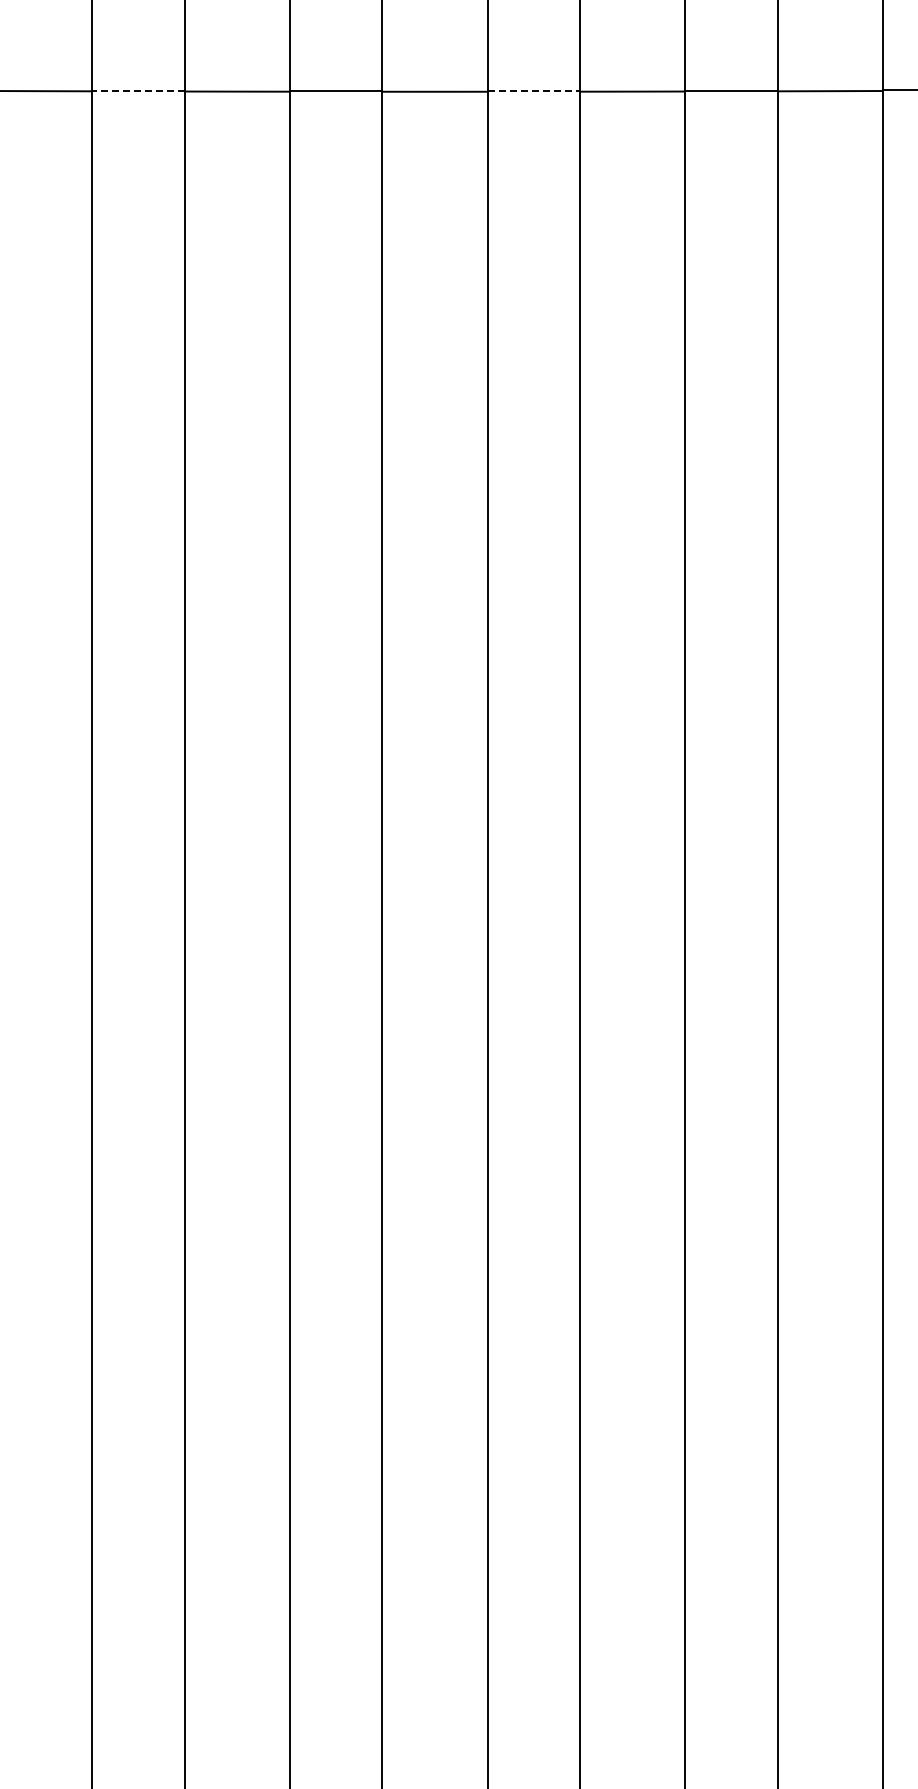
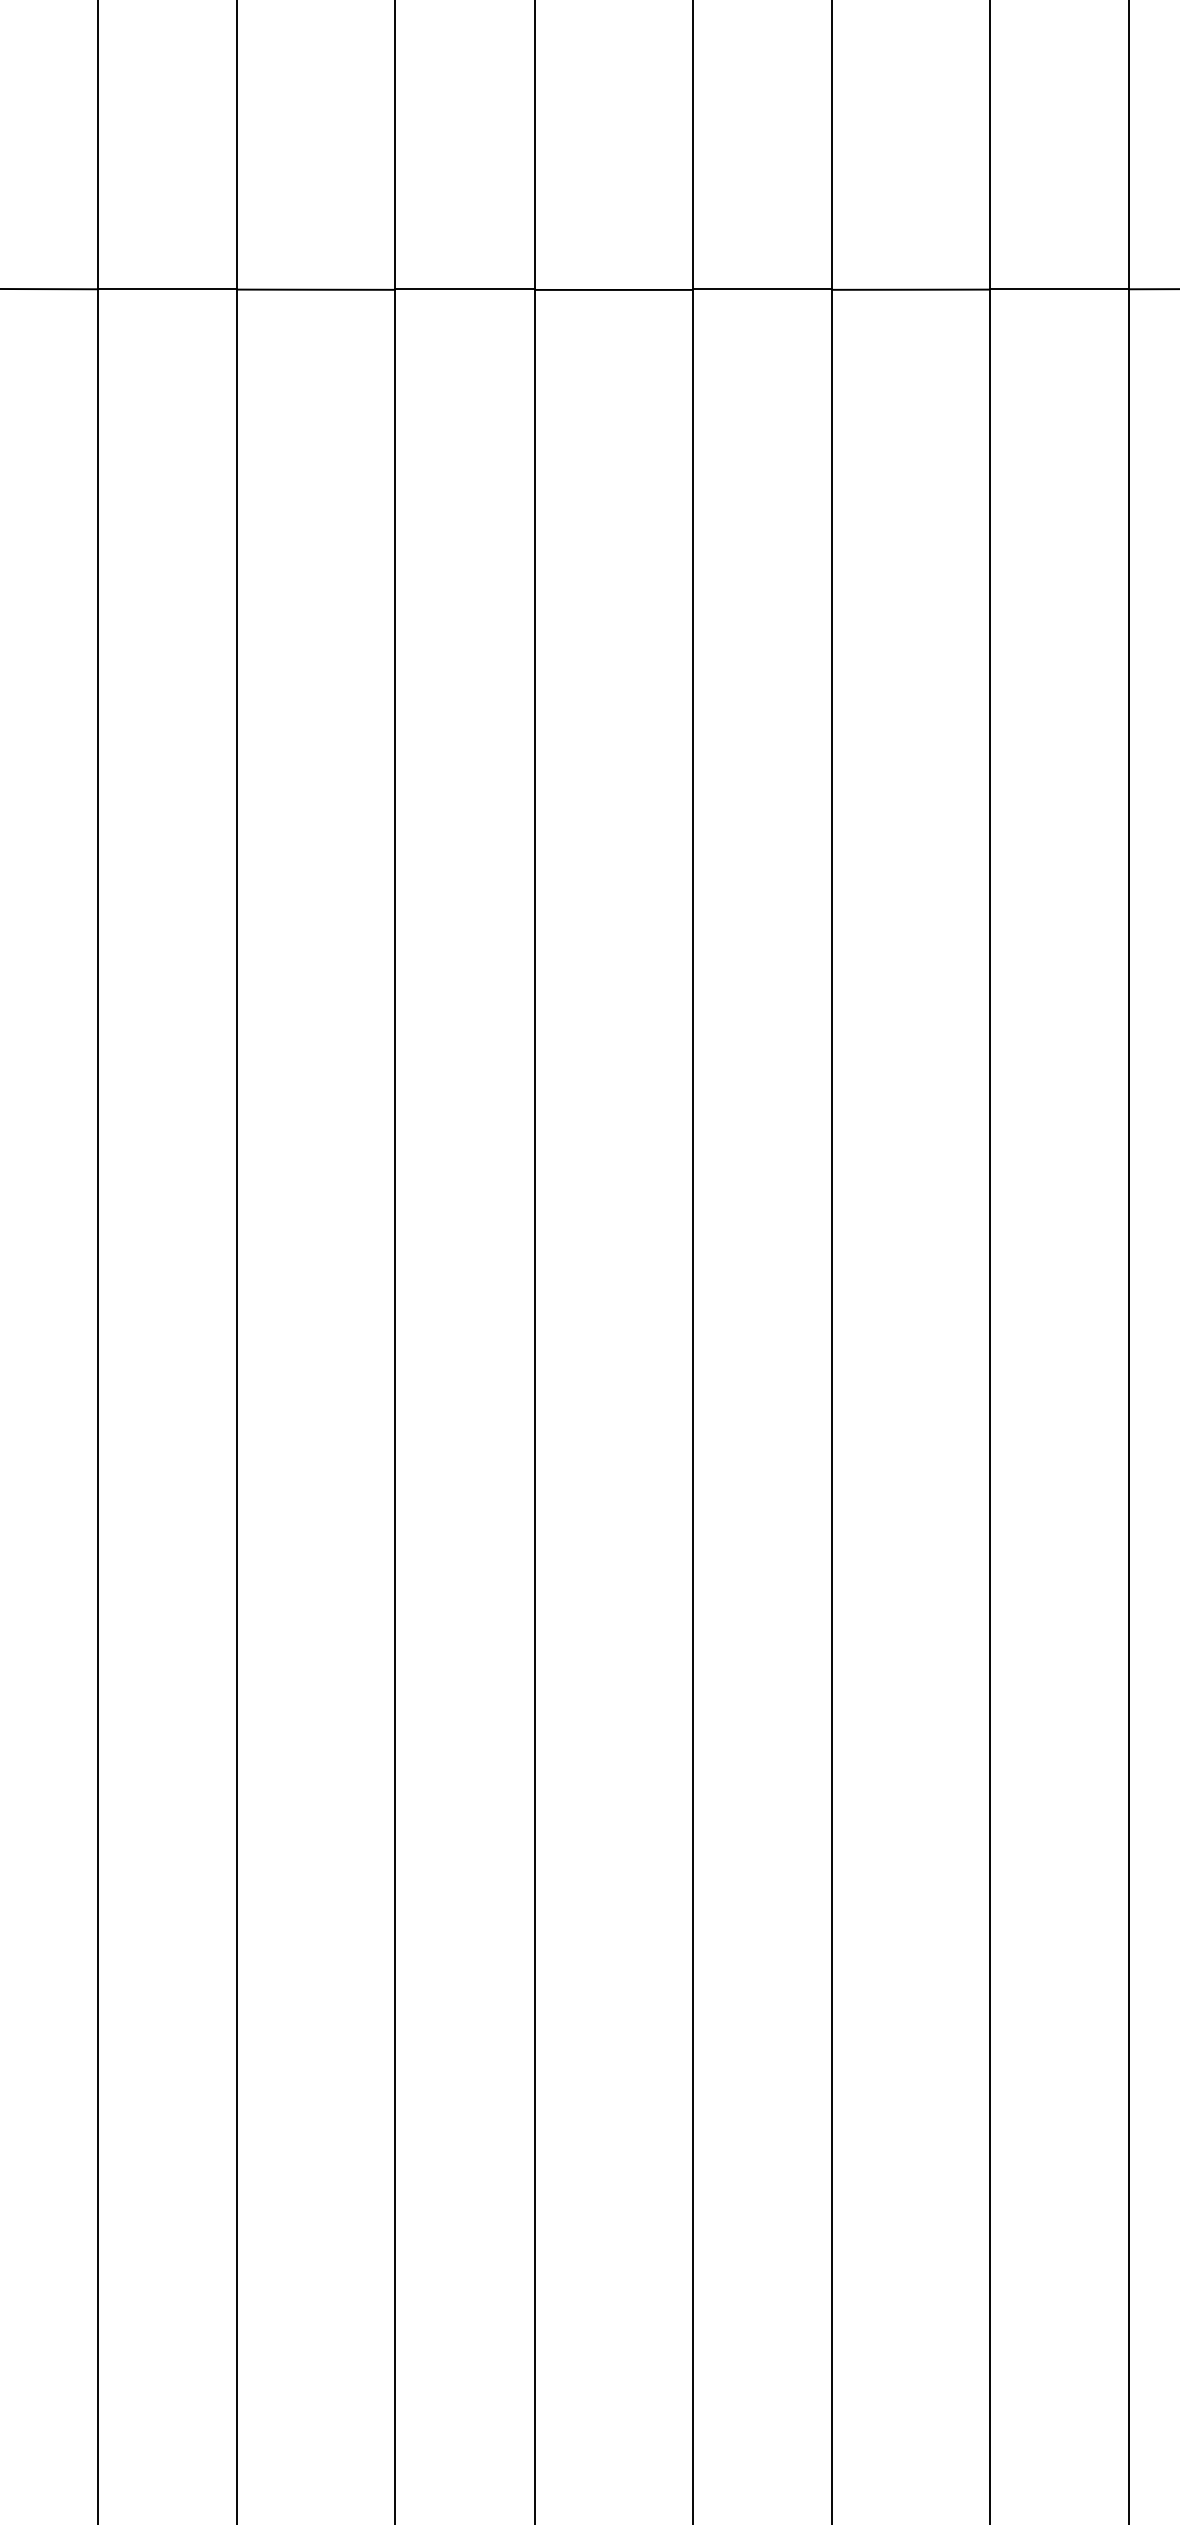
line: (137, 90) -> (166, 288), dashed -> solid
line: (534, 91) -> (763, 289), dashed -> solid

